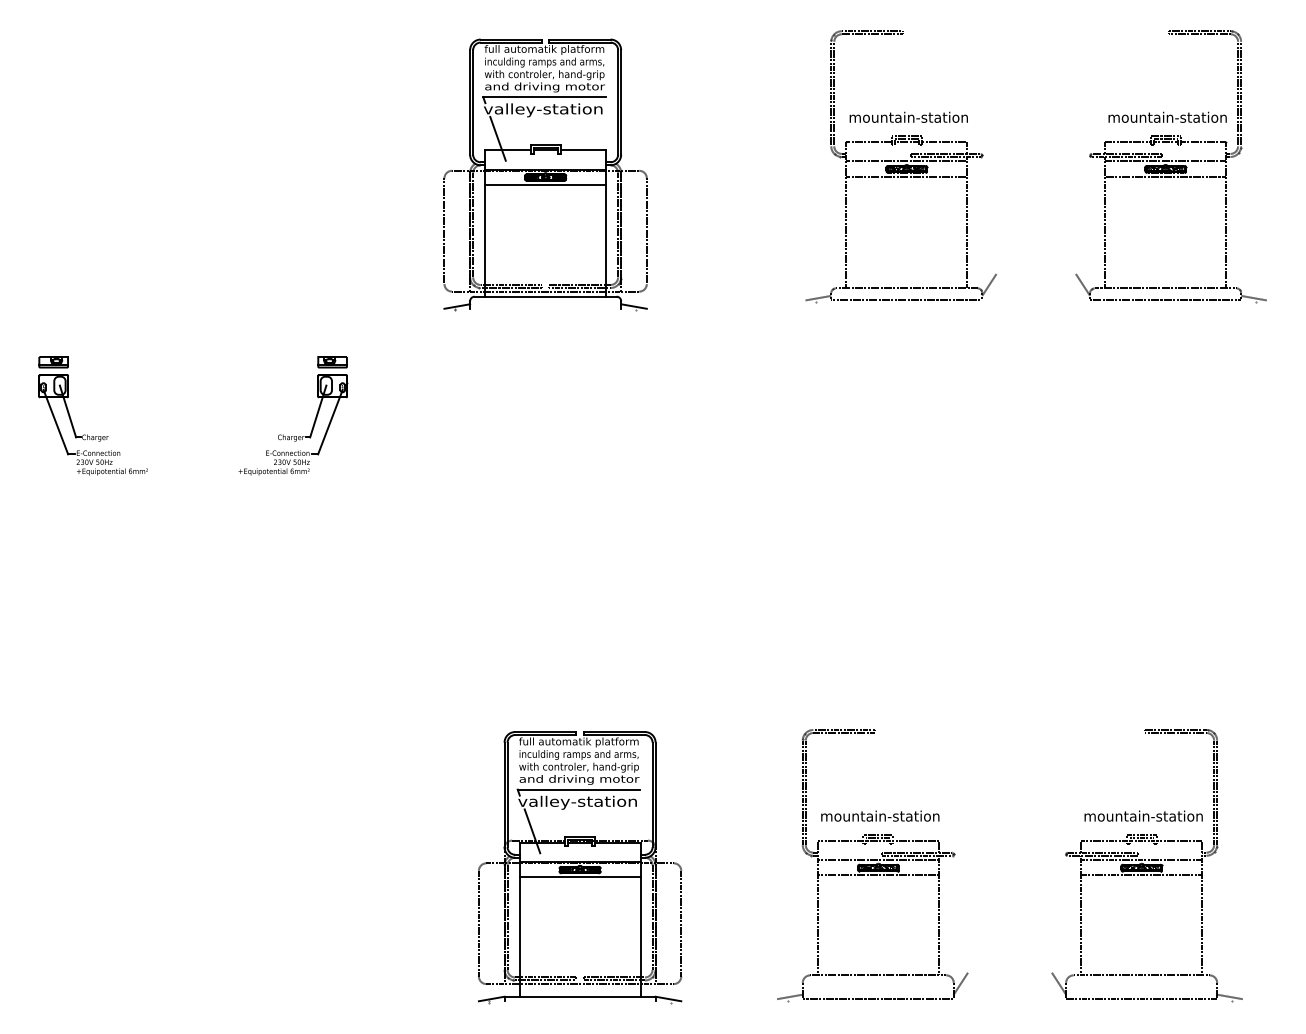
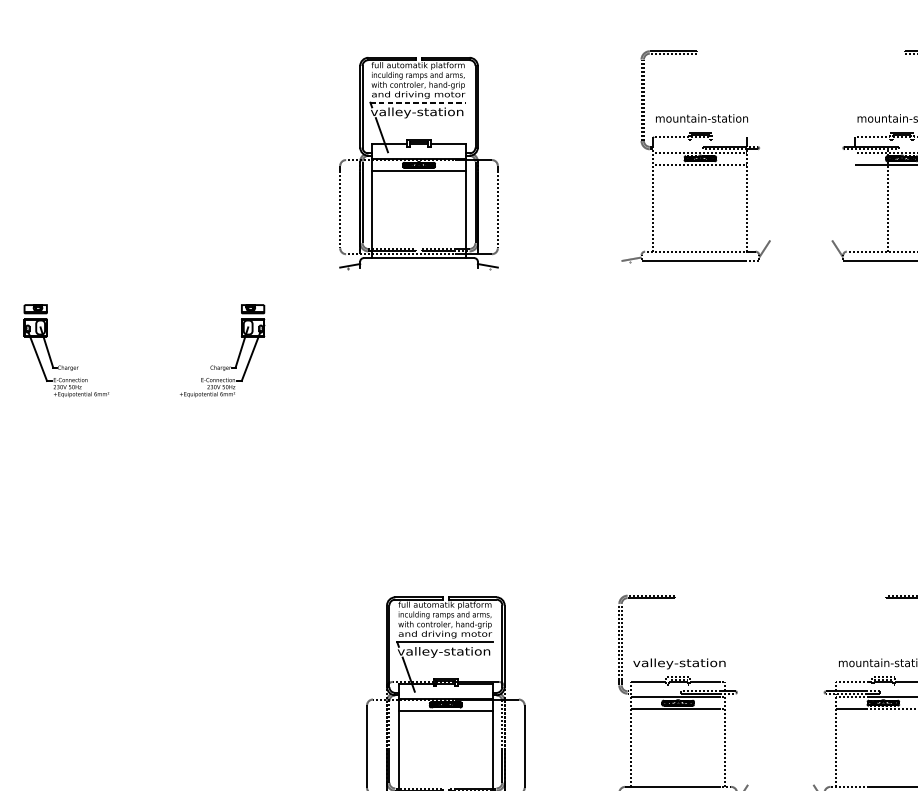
line: (545, 97) -> (418, 102), solid -> dashed
line: (944, 141) -> (729, 137), removed
line: (1105, 222) -> (887, 200), moved
text: (879, 817) -> (679, 663), mountain-station -> valley-station

